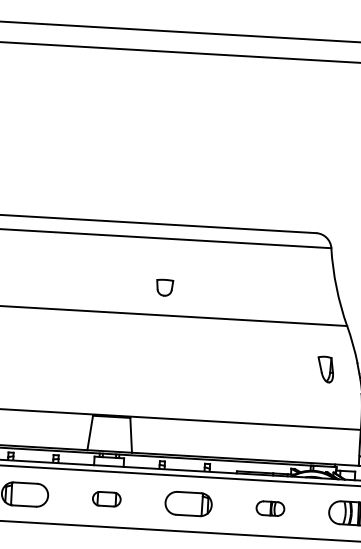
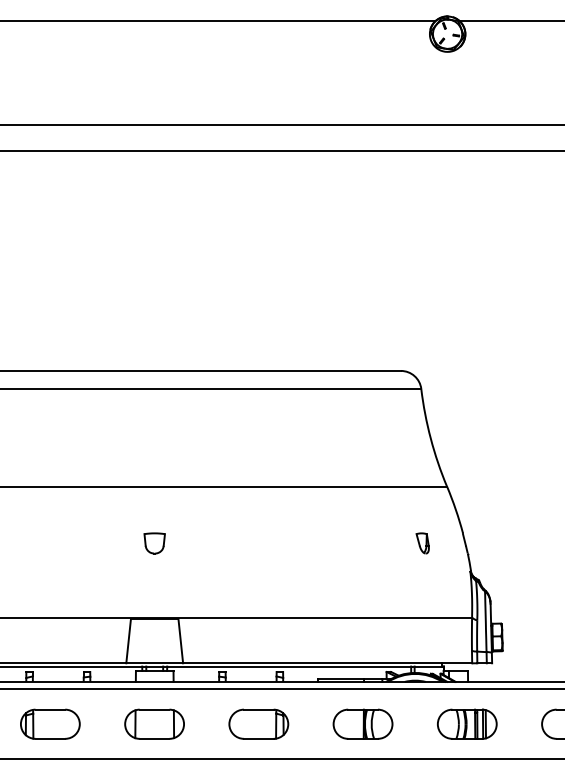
part: (164, 287) -> (154, 543), moved
part: (325, 369) -> (422, 543), size x0.62
part: (106, 498) -> (154, 723), size x1.67
part: (270, 508) -> (362, 723), size x1.67

